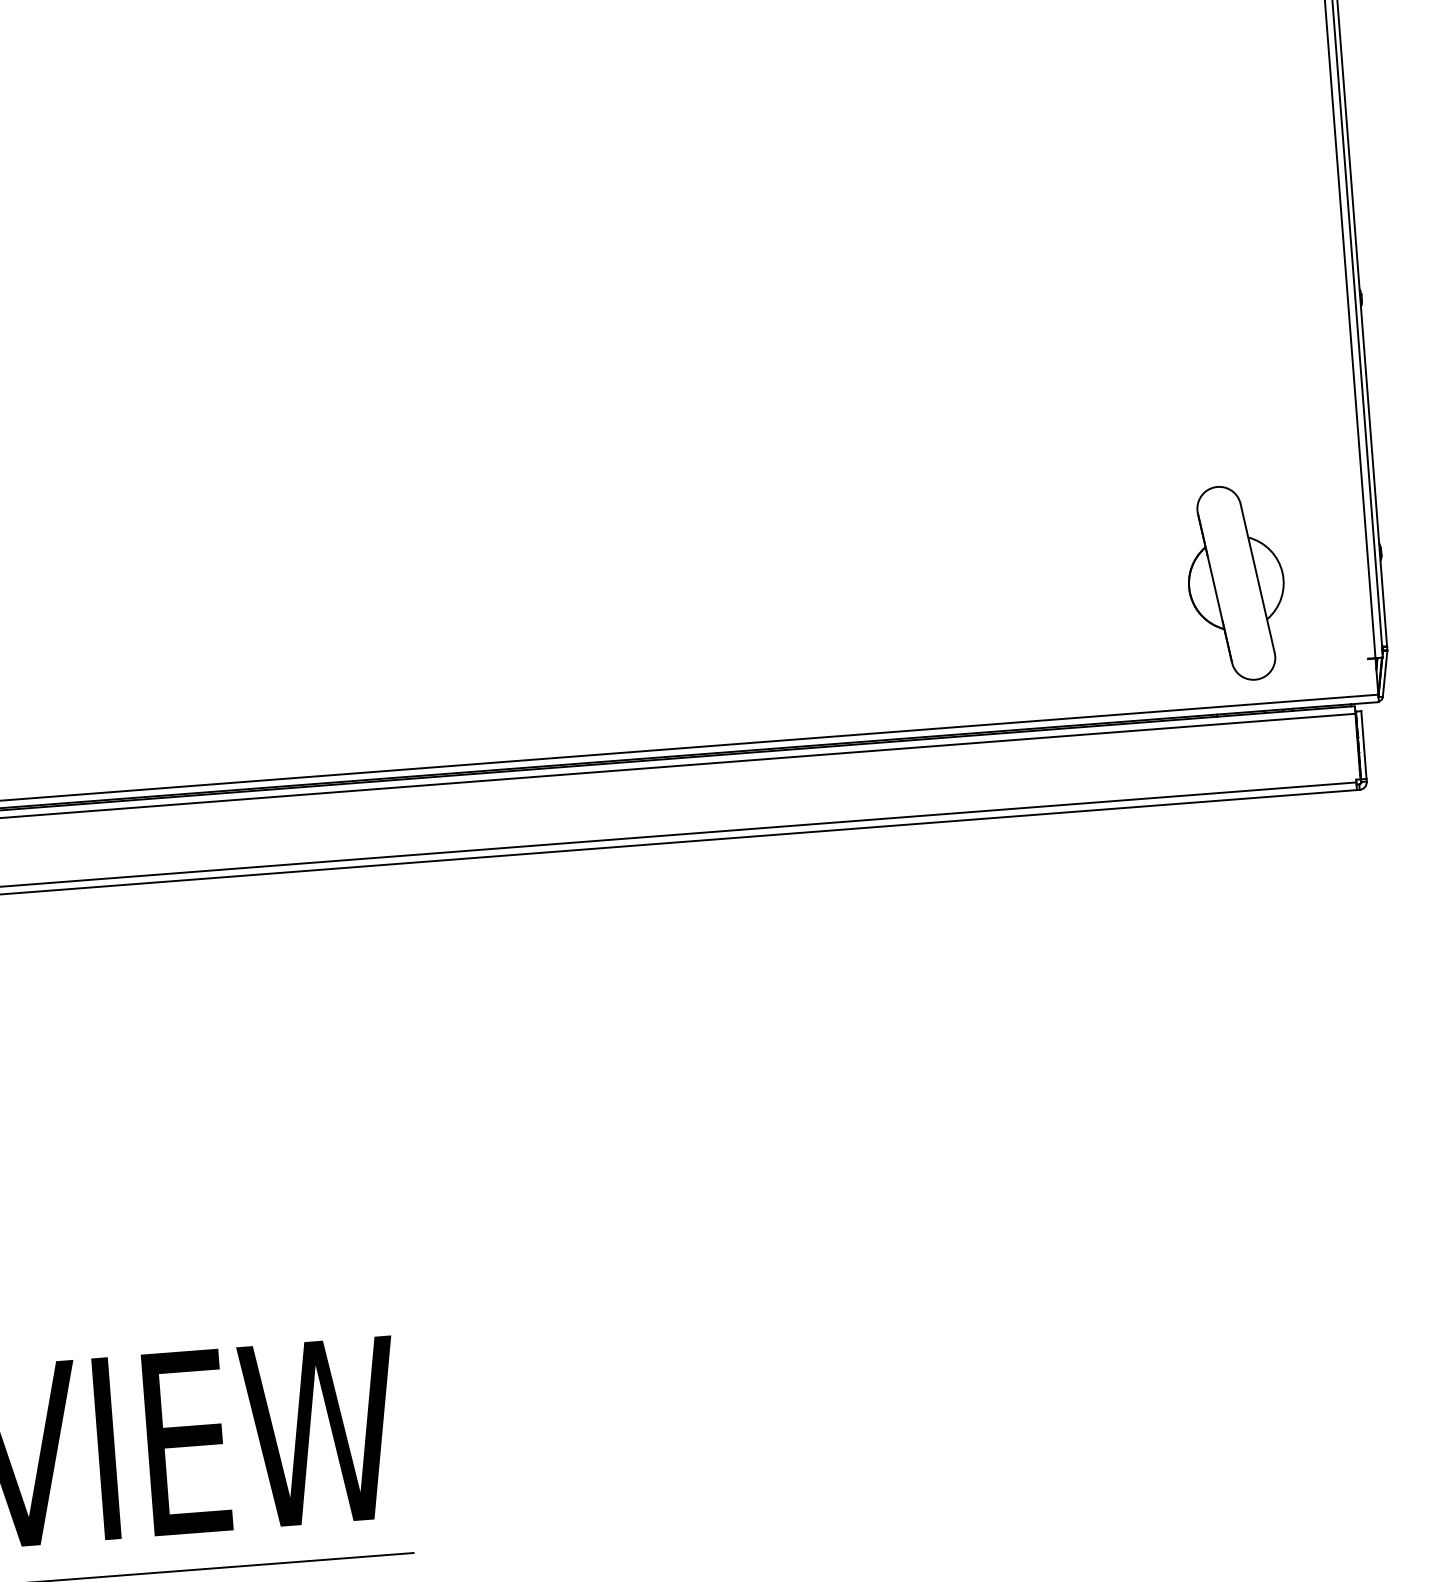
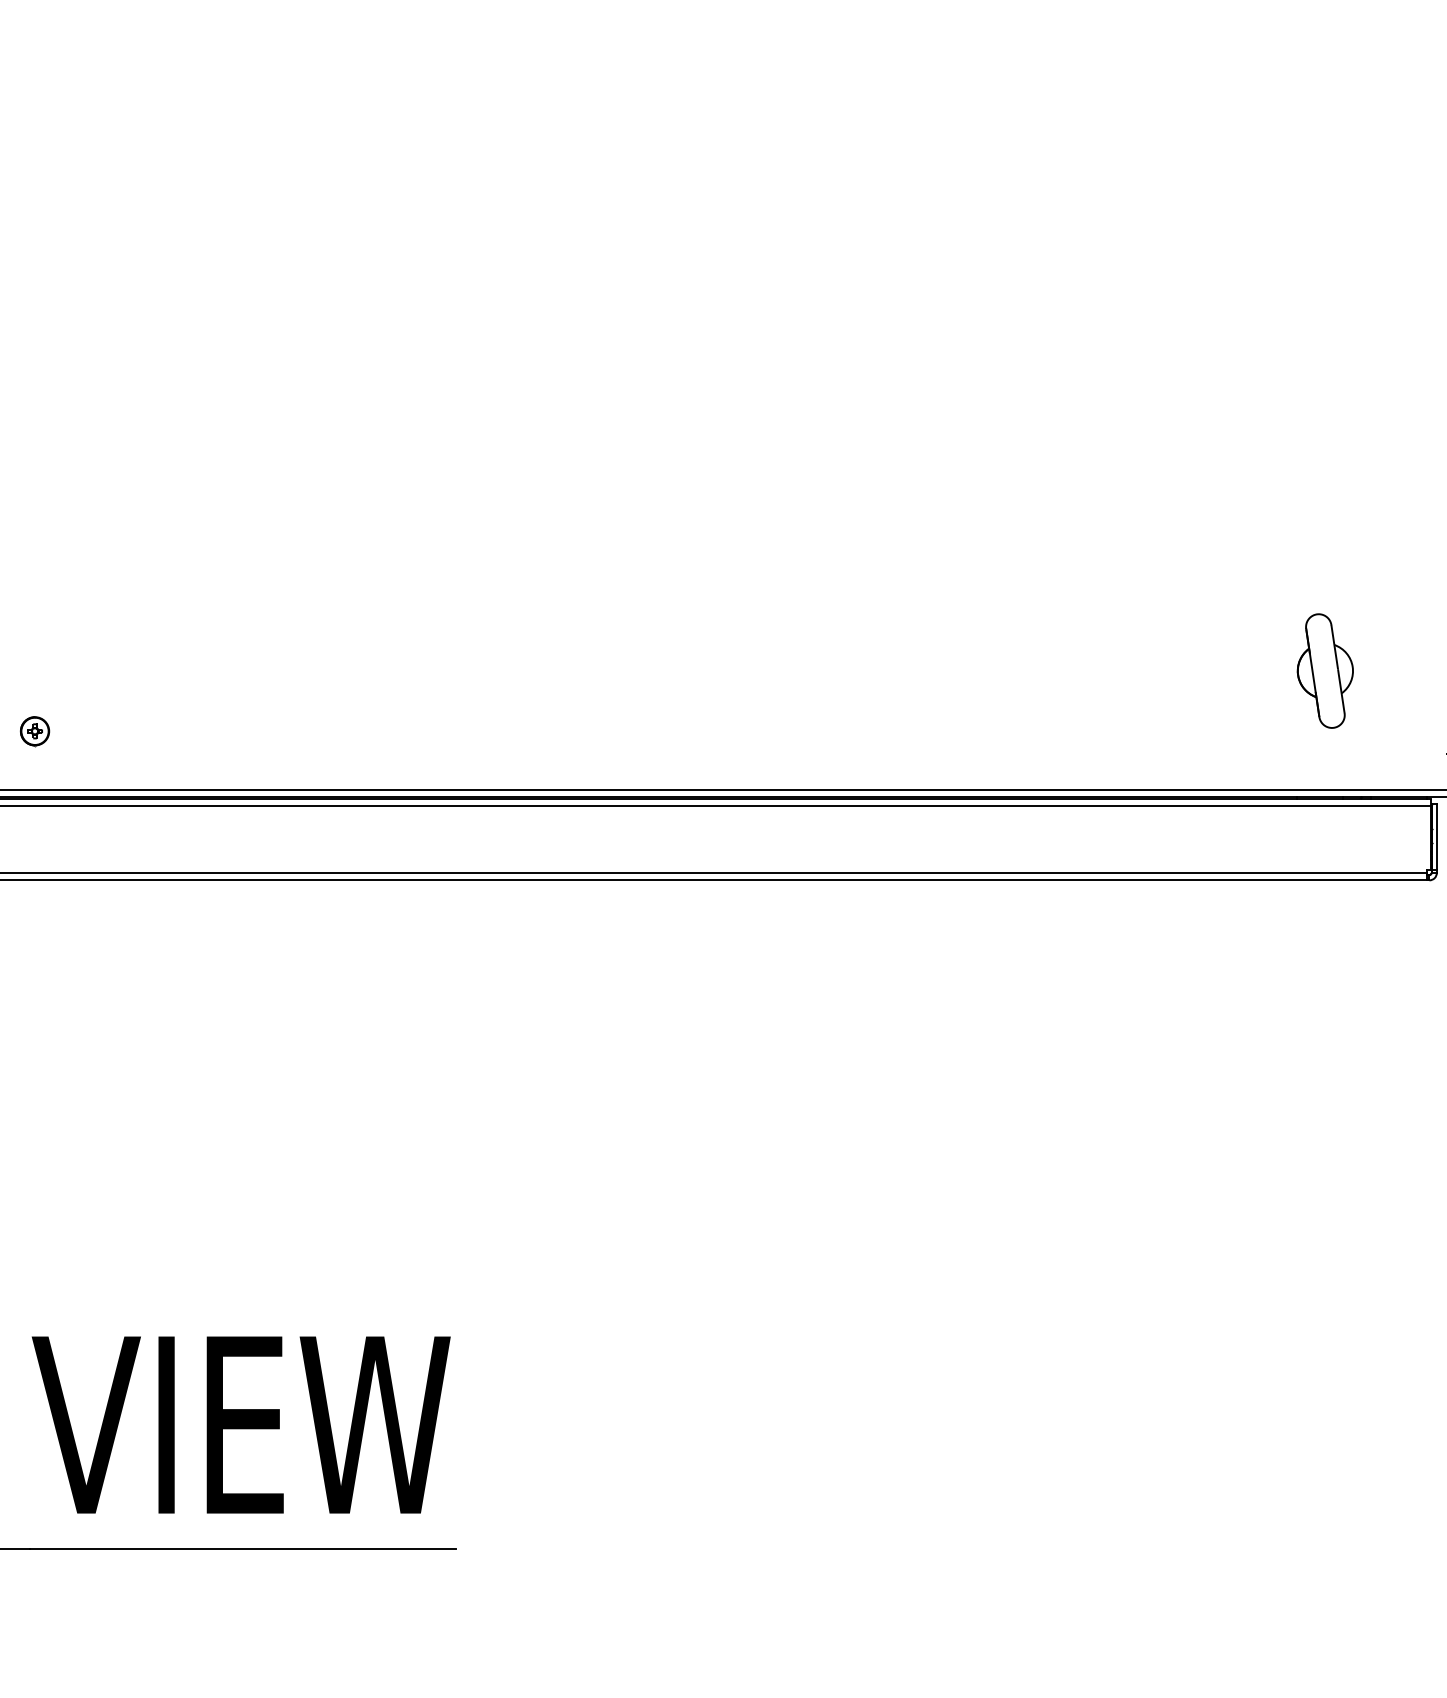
part: (1236, 582) -> (1325, 670), size x0.6

